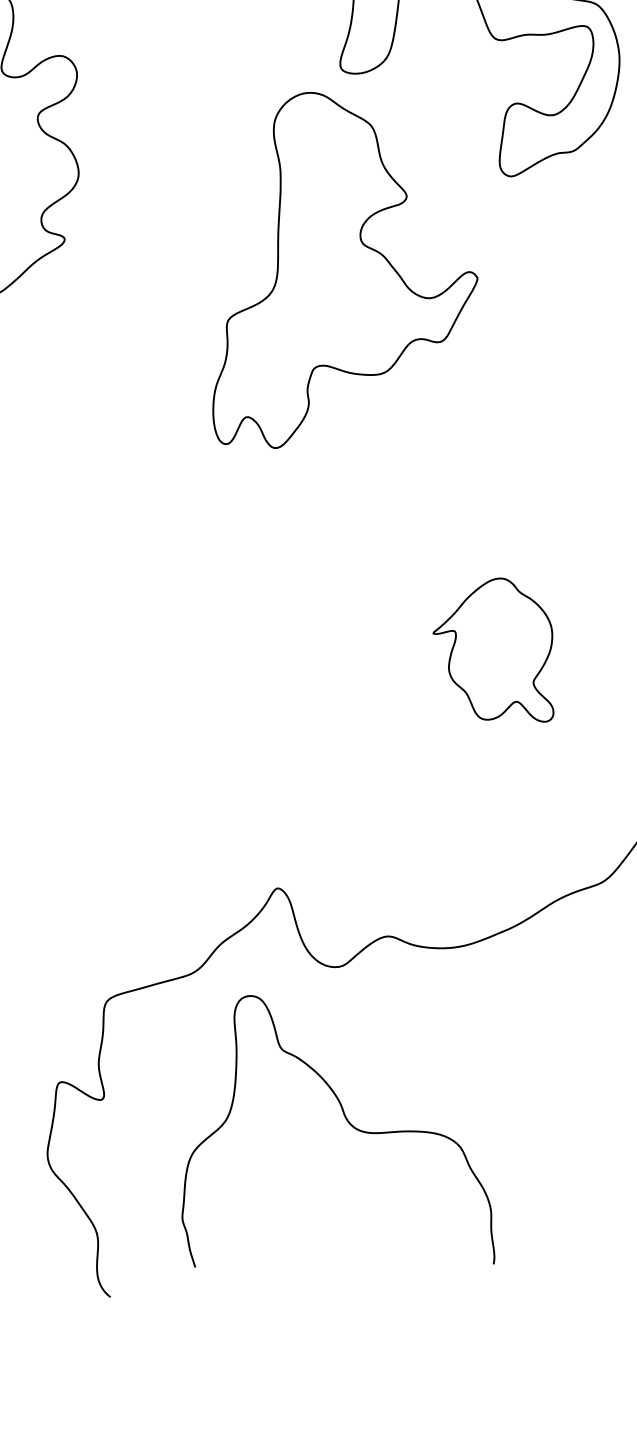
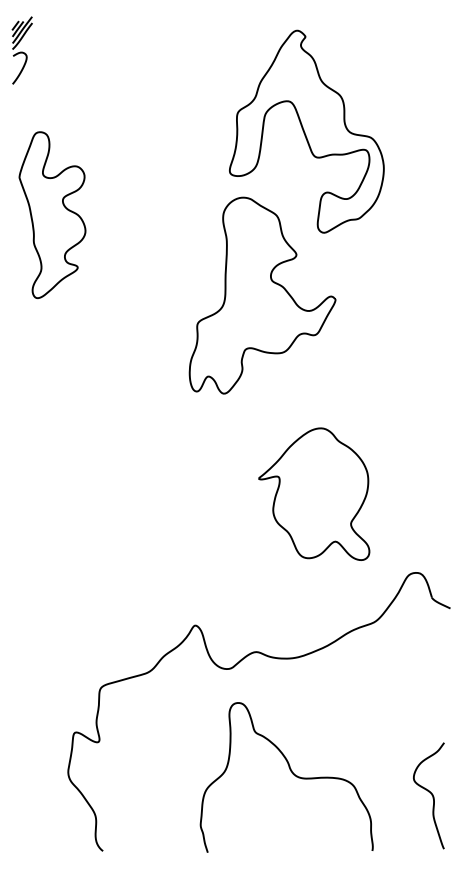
part: (345, 270) -> (262, 295), moved
part: (493, 648) -> (314, 493), size x1.67
curve: (348, 1125) -> (292, 774), moved

